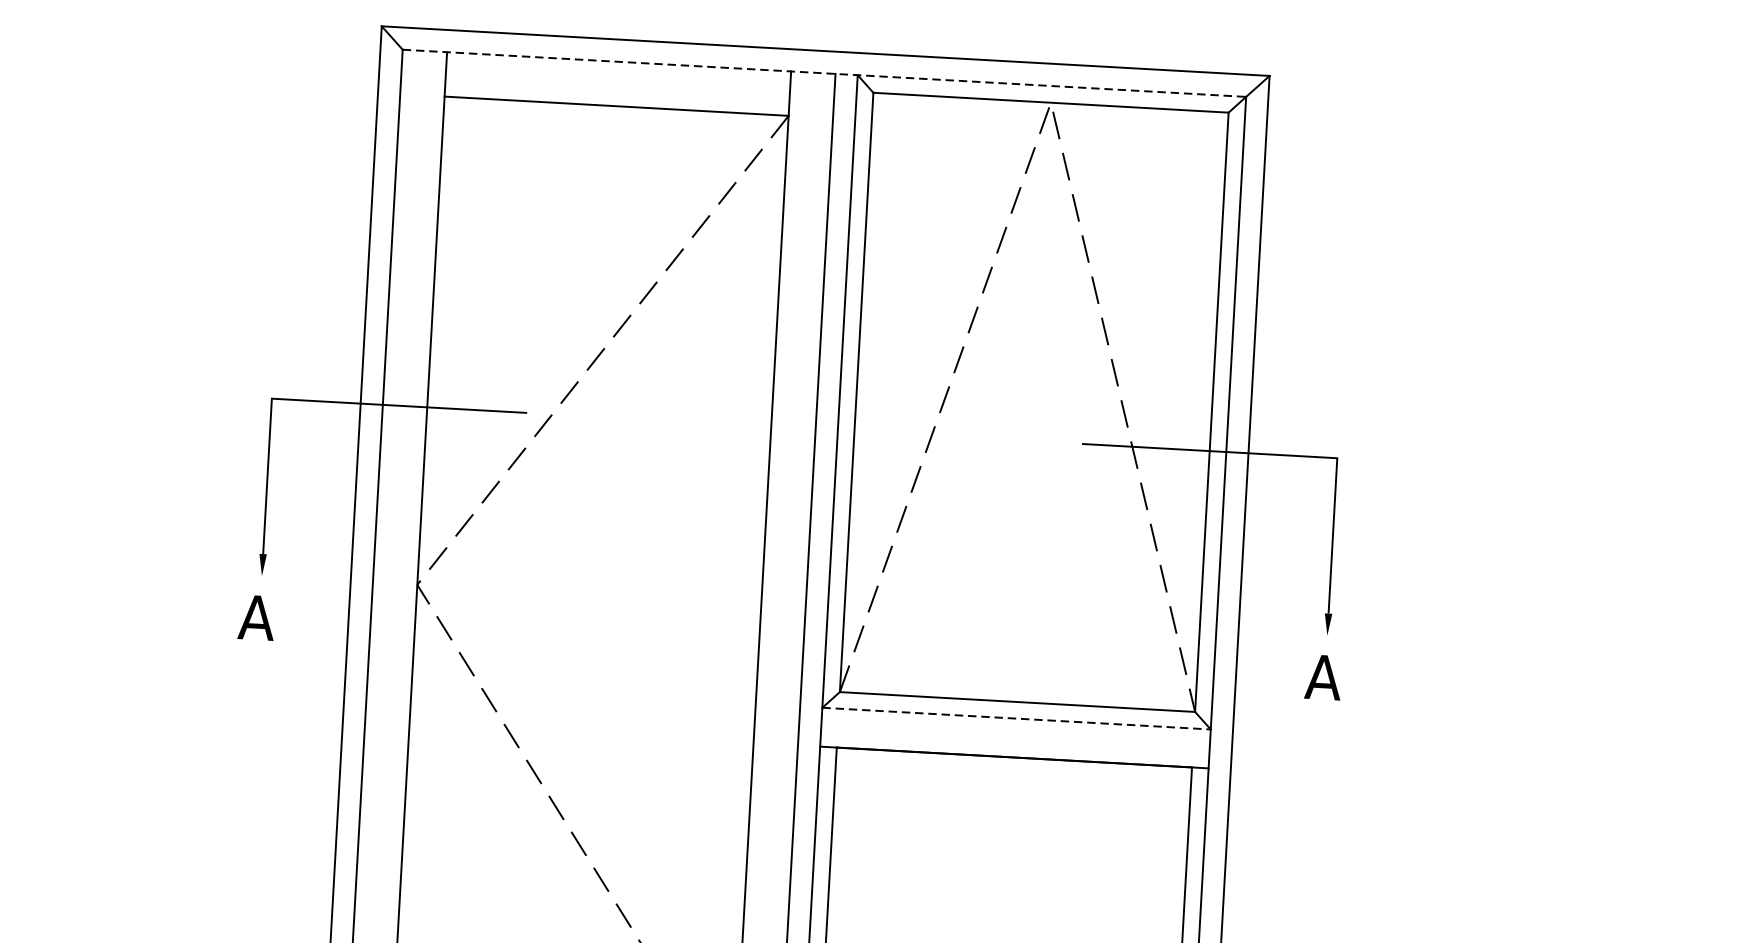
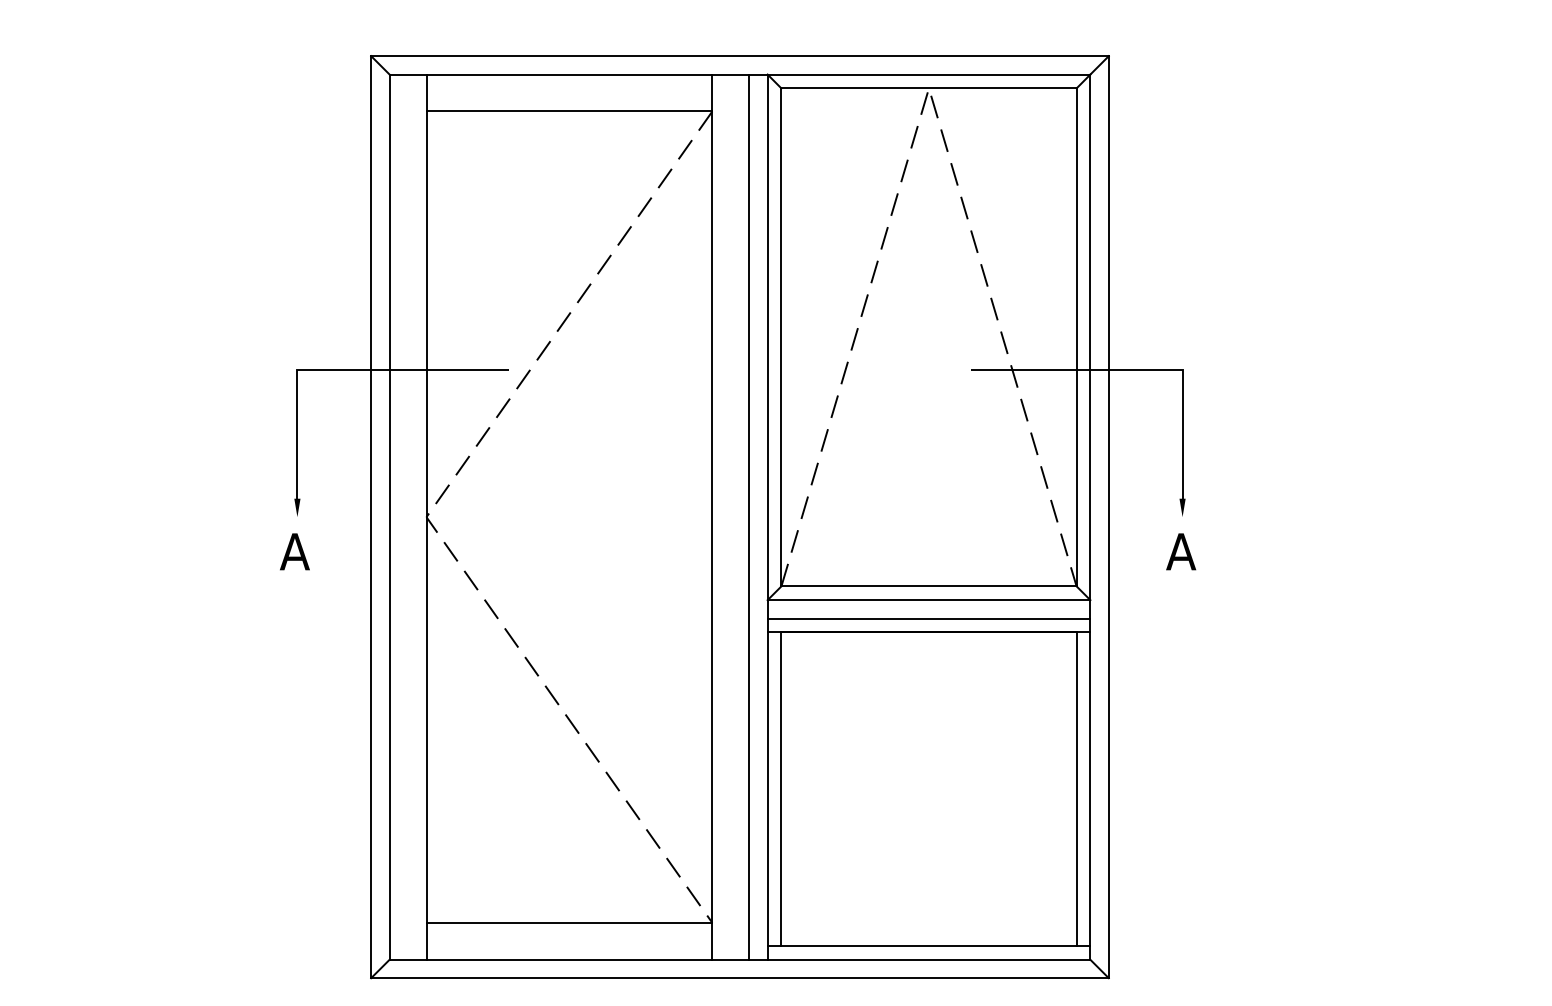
line: (825, 73) -> (740, 74), dashed -> solid
line: (1017, 719) -> (929, 600), dashed -> solid
line: (1014, 740) -> (928, 618), added

